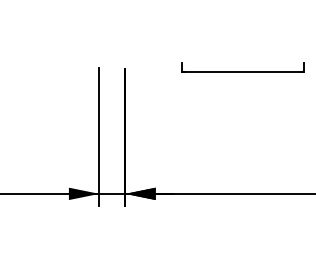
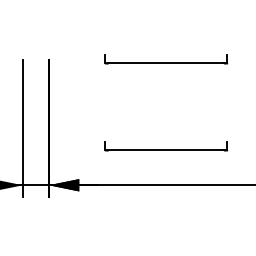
part: (242, 154) -> (166, 145), added

